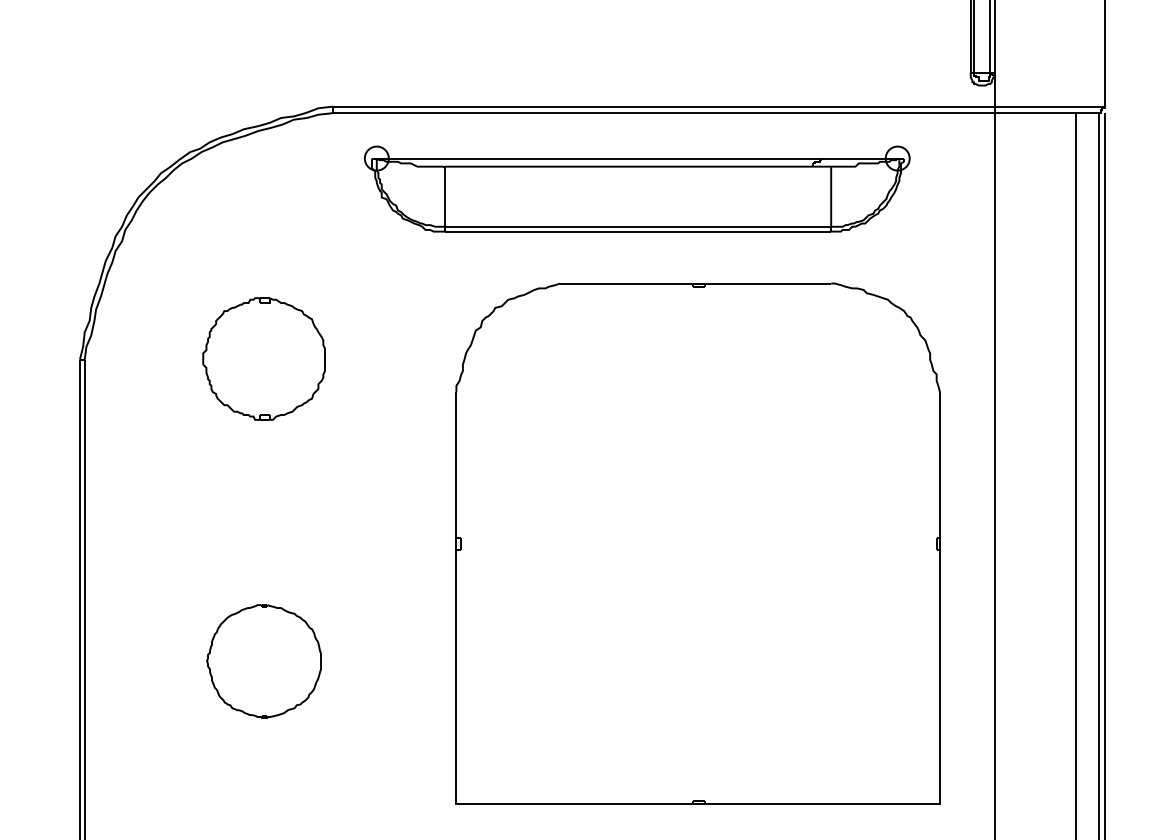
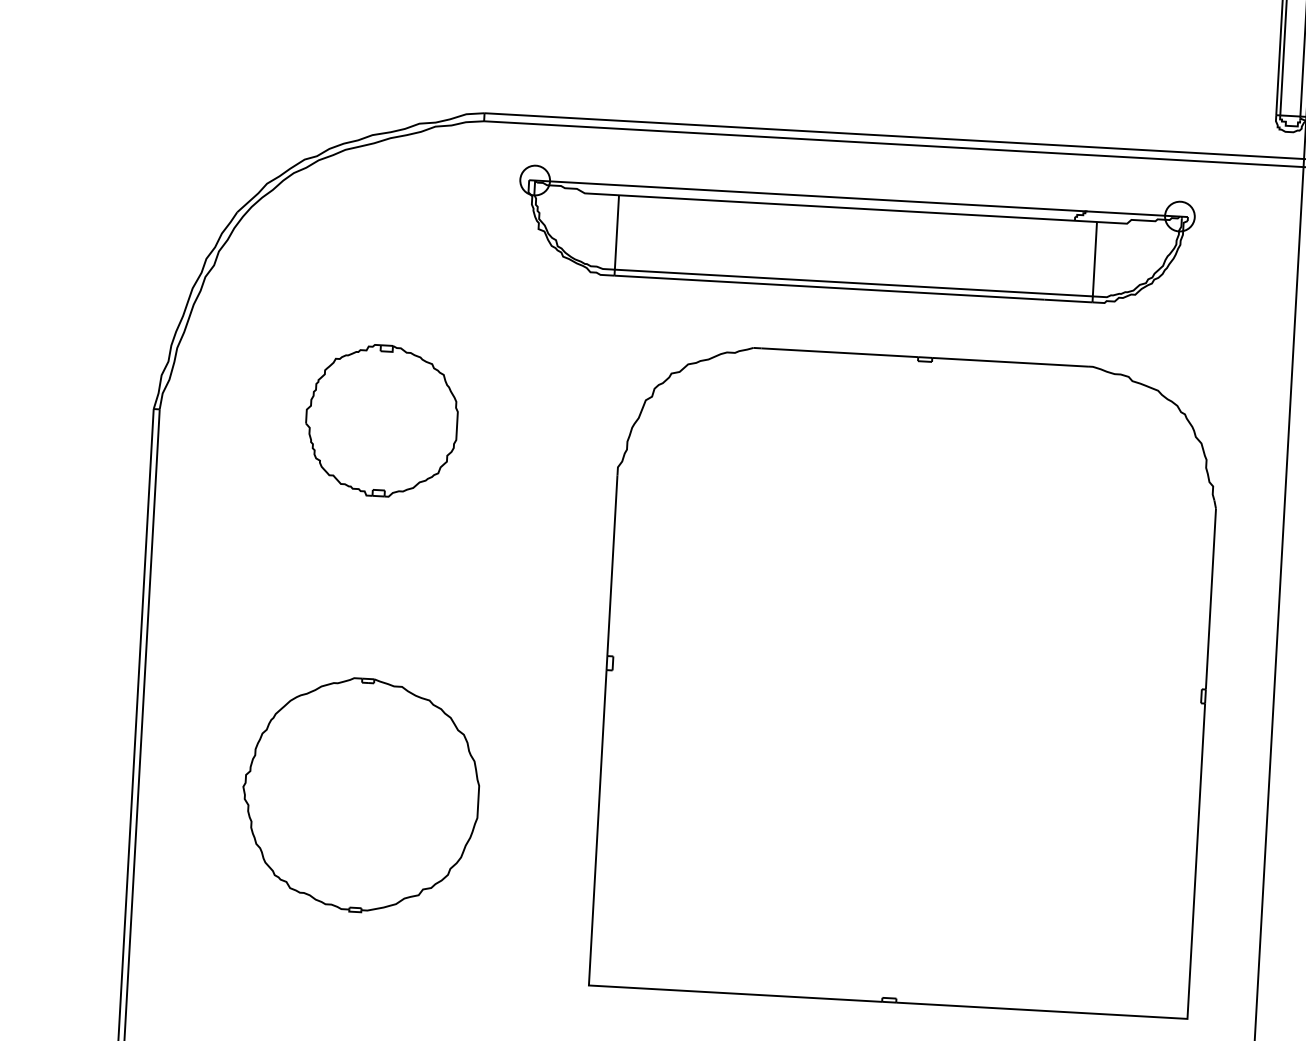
part: (263, 661) -> (360, 795), size x1.67

